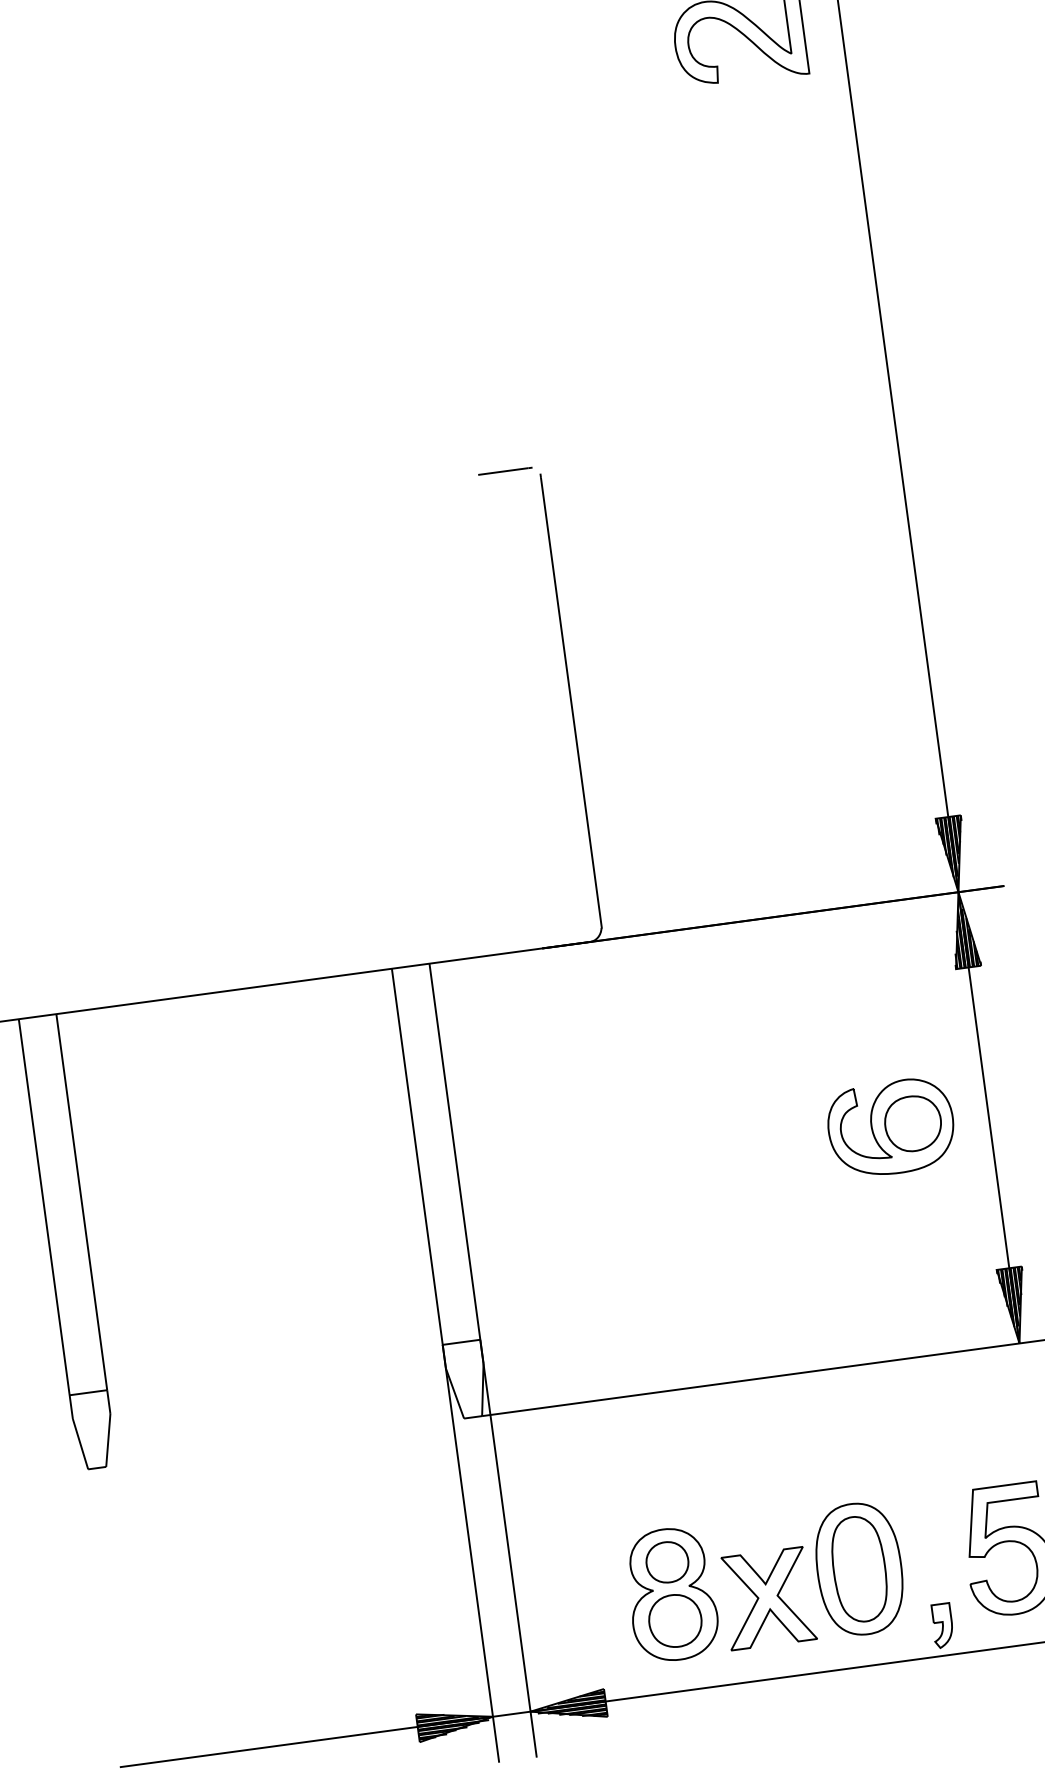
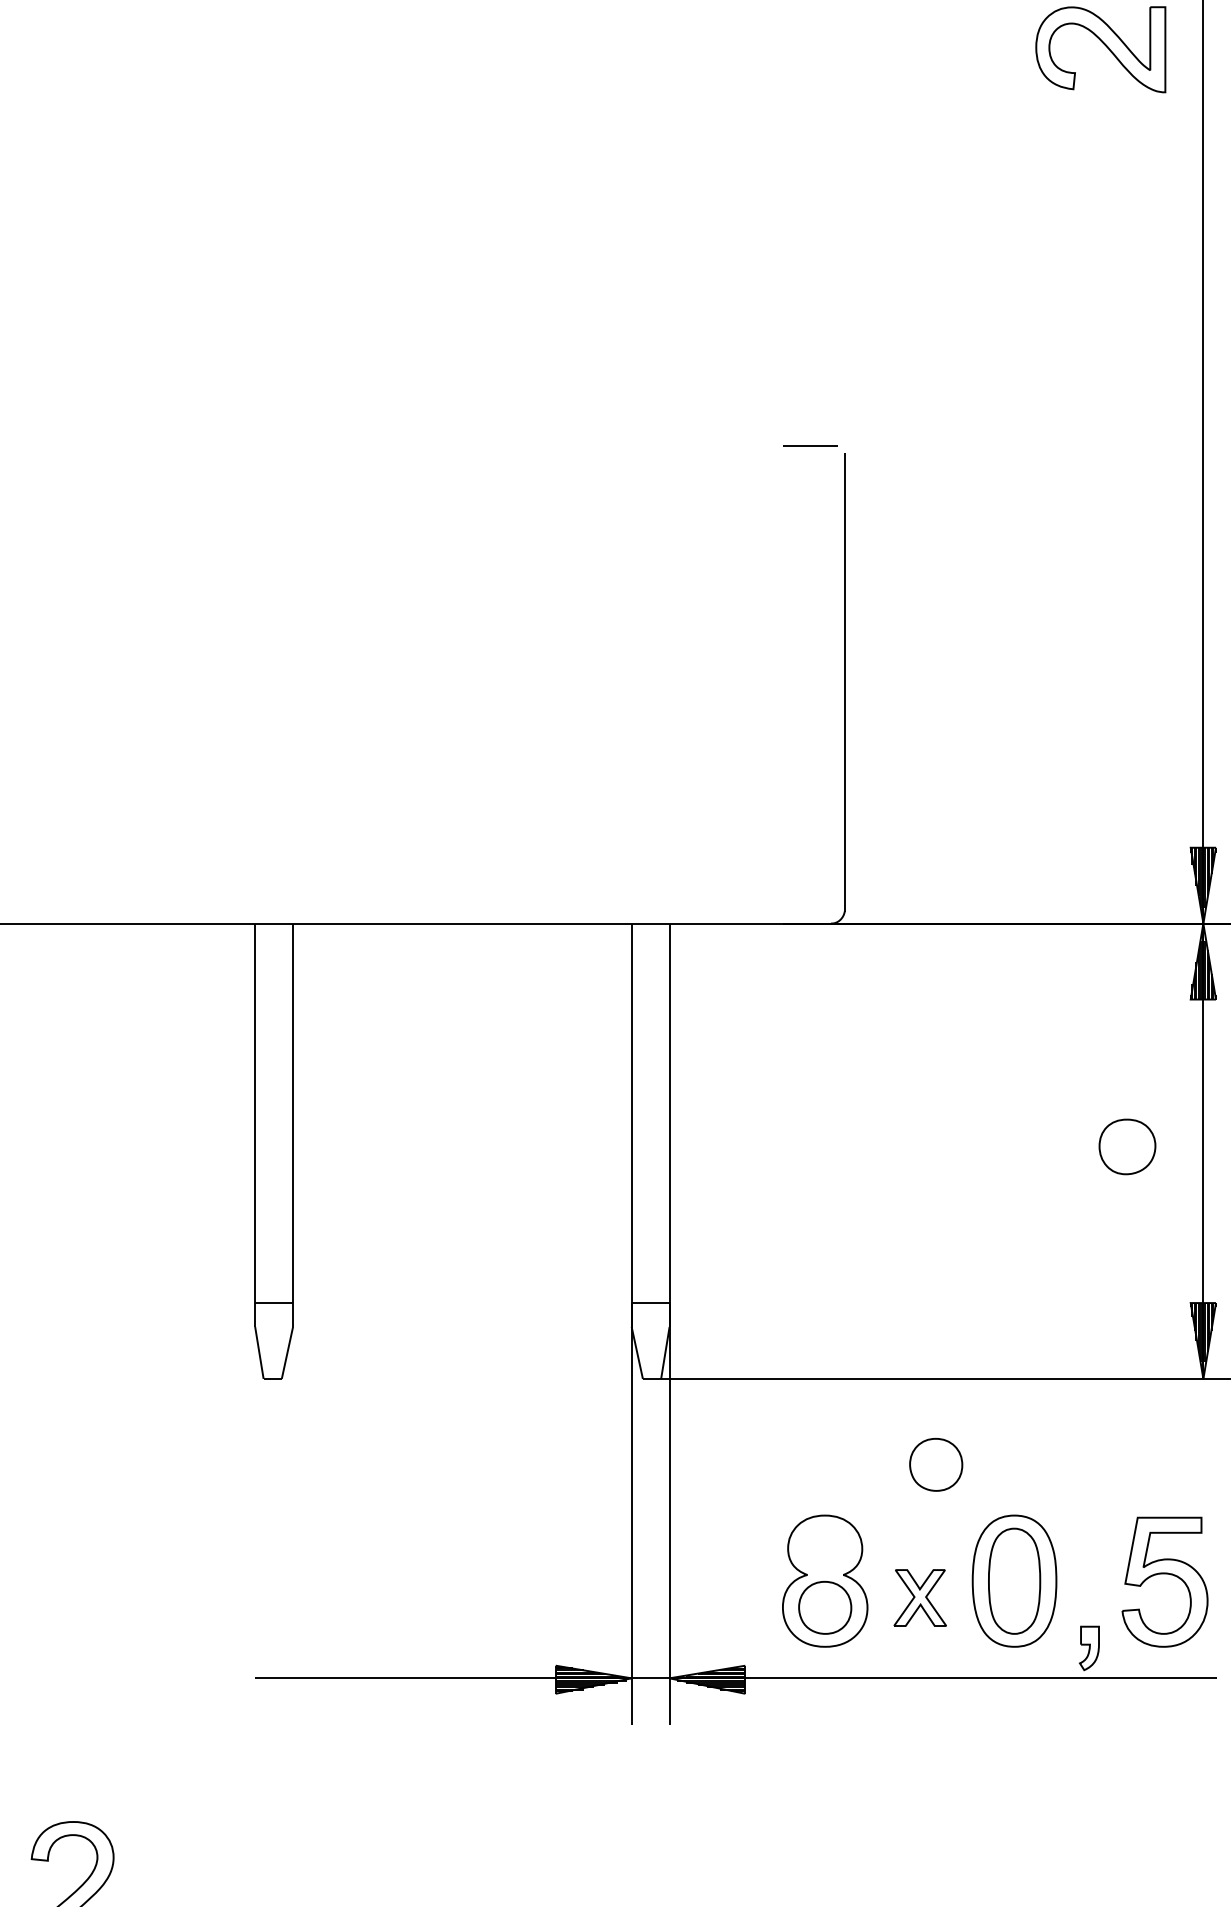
part: (890, 1127) -> (1104, 1147), removed
part: (766, 1463) -> (936, 1464), added
part: (666, 1562) -> (824, 1548), removed
part: (768, 1597) -> (920, 1597), size x0.6

